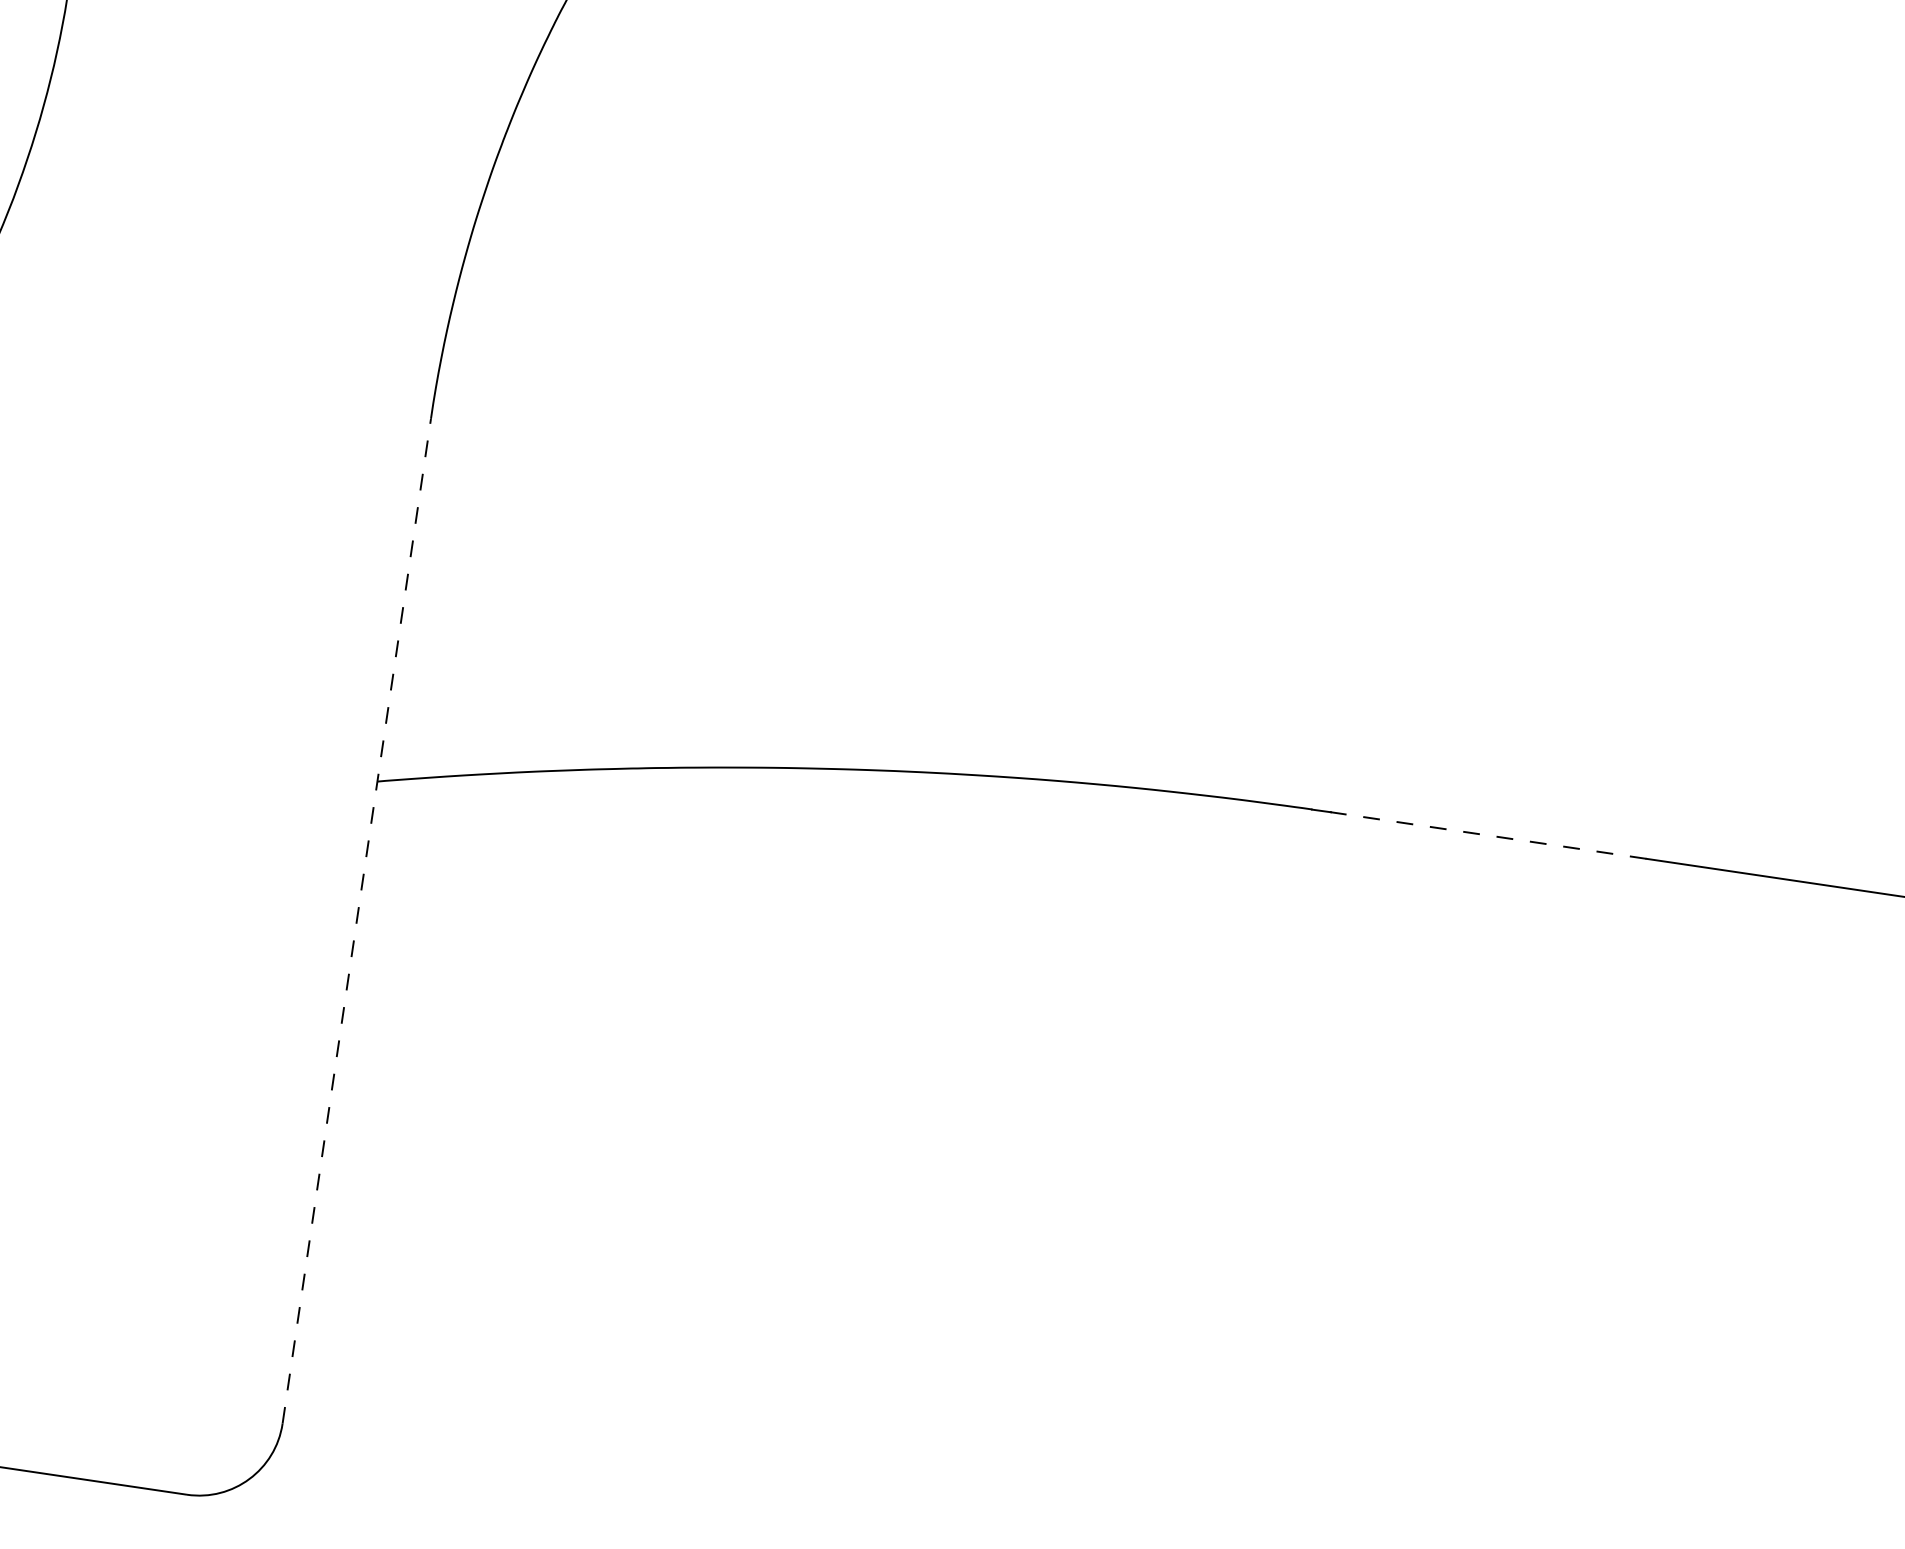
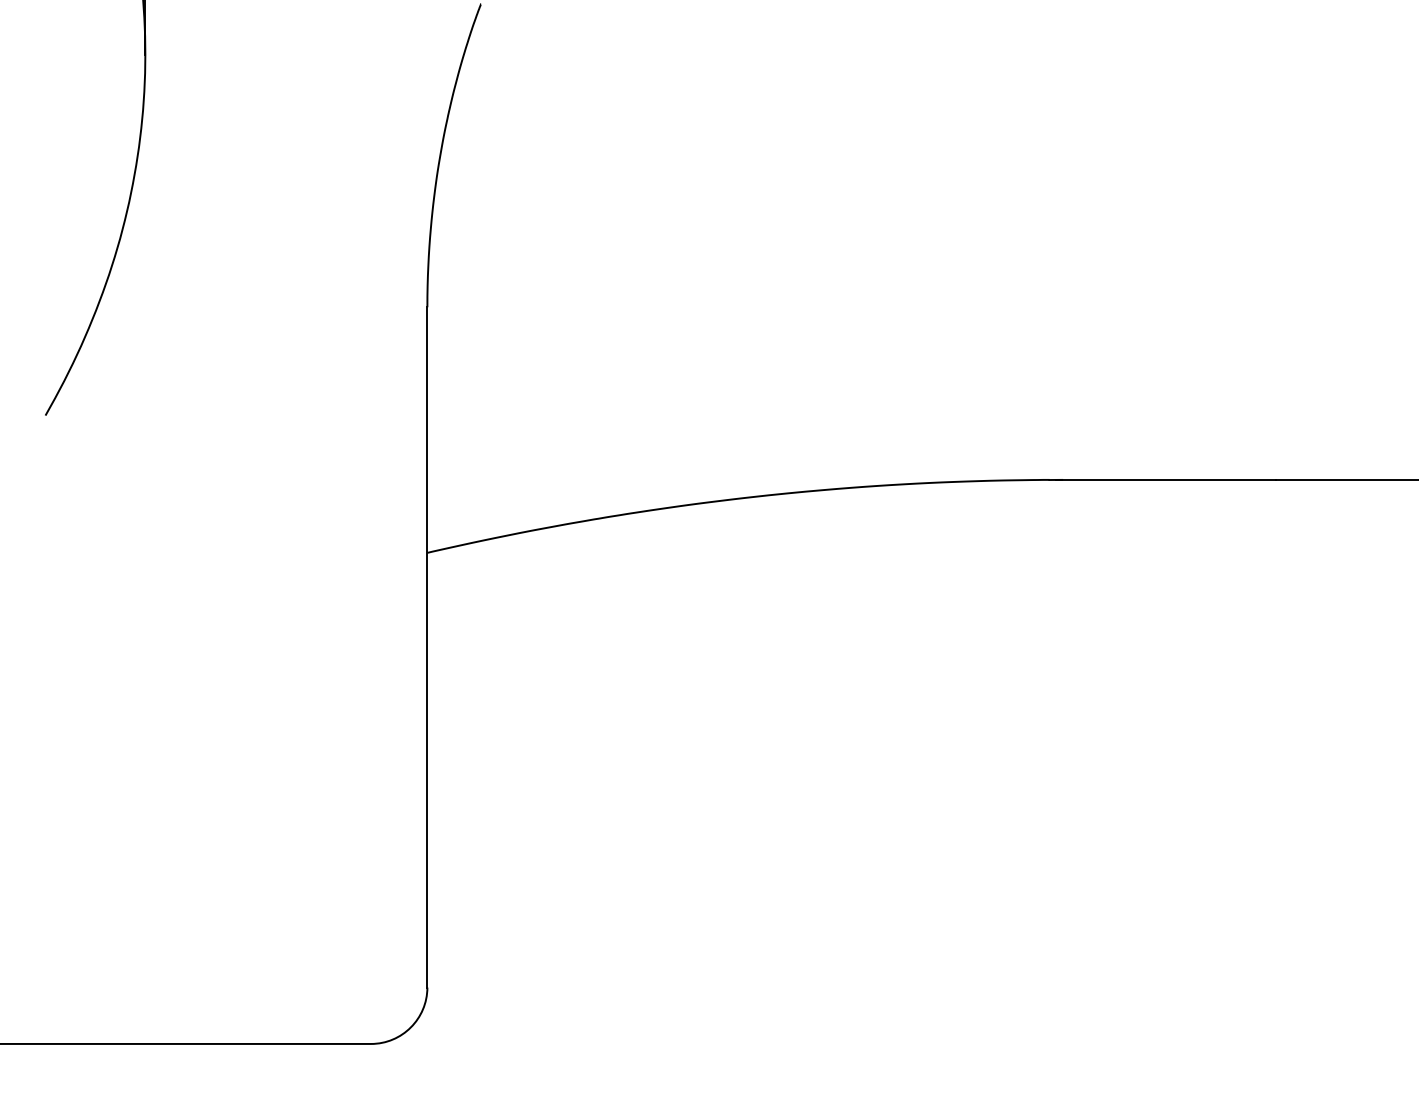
line: (1483, 834) -> (1165, 479), dashed -> solid
line: (357, 919) -> (427, 646), dashed -> solid

